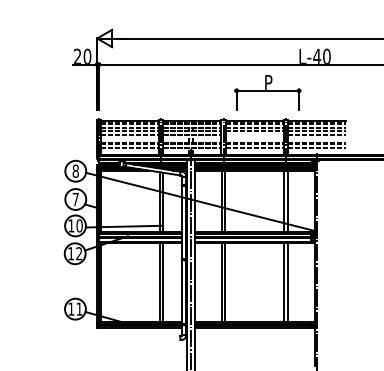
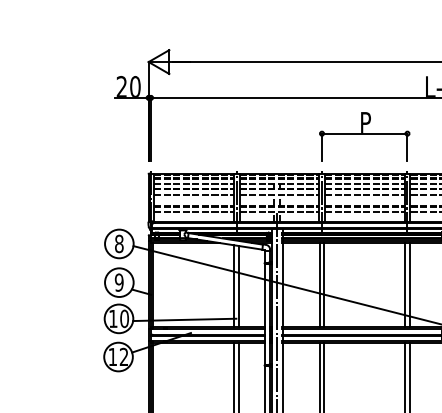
part: (267, 92) -> (364, 136), moved
line: (254, 135) -> (364, 194), added
text: (75, 199) -> (118, 282), 7 -> 9

